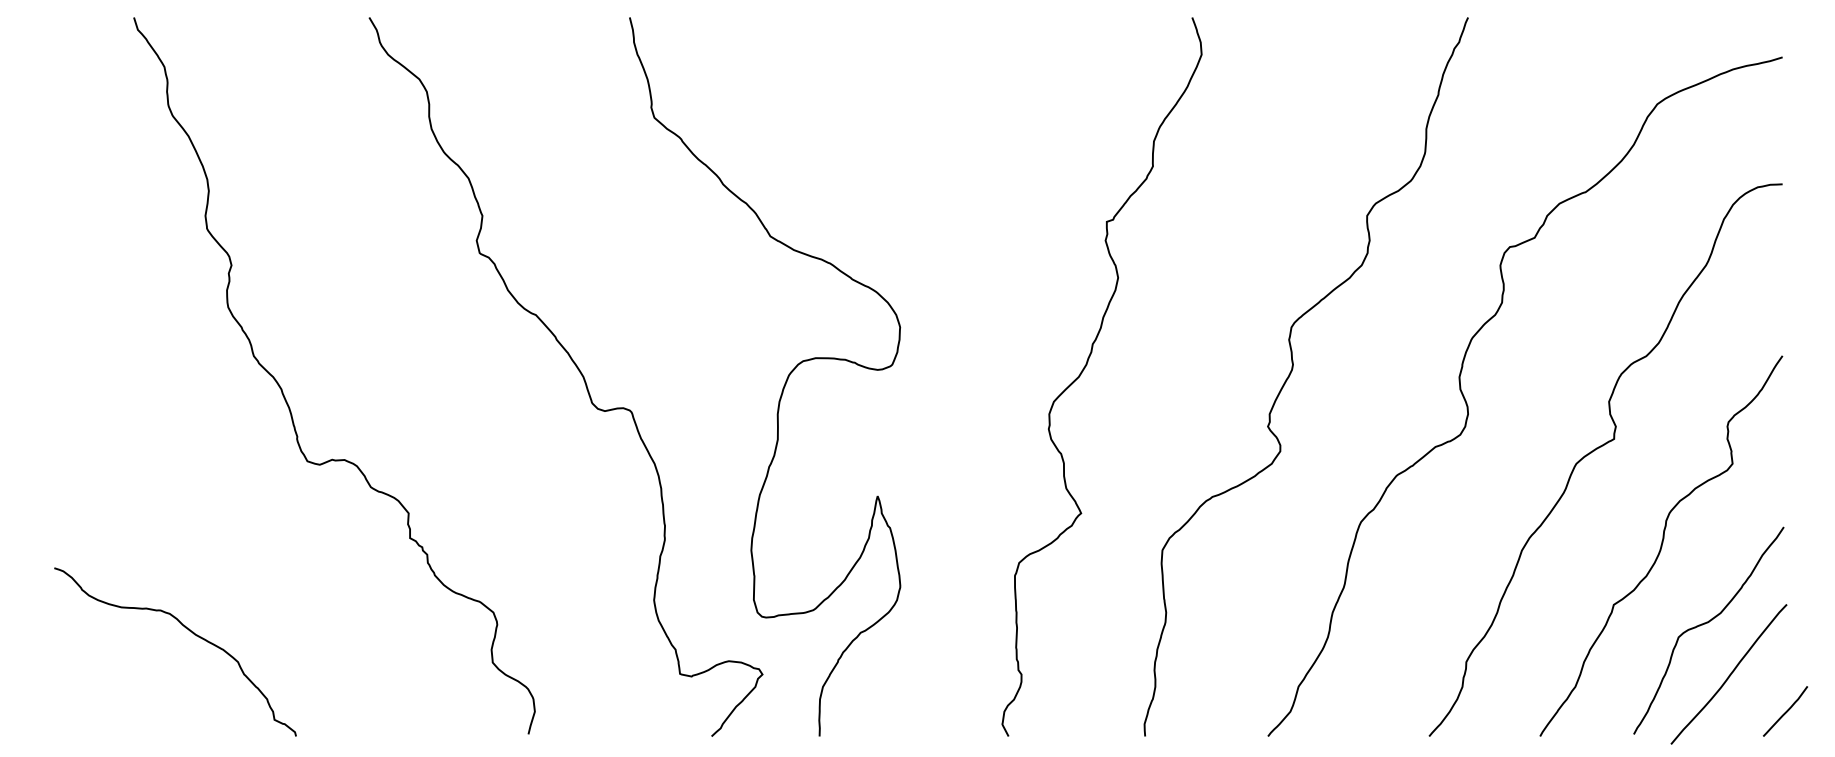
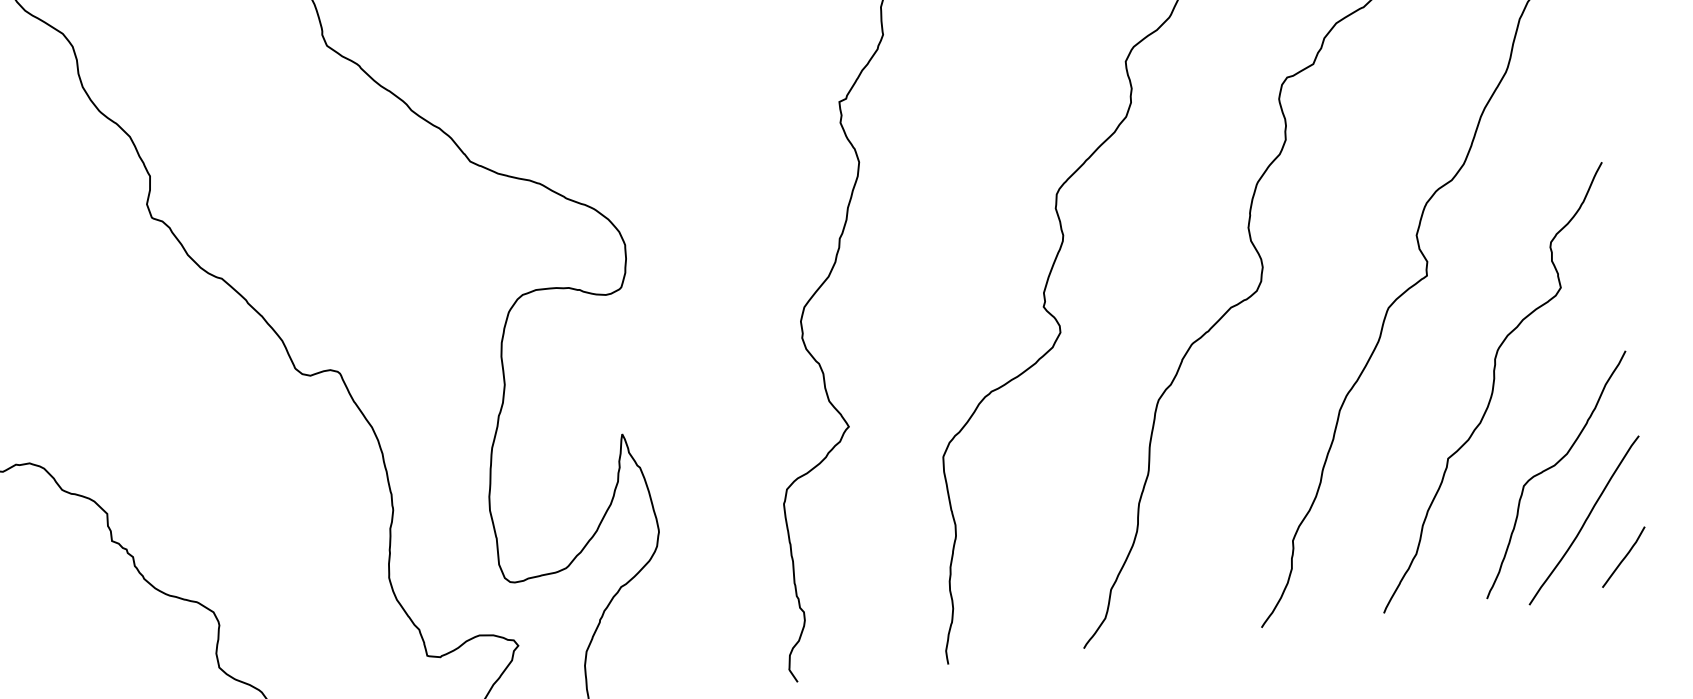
curve: (1785, 711) -> (1623, 557), moved

